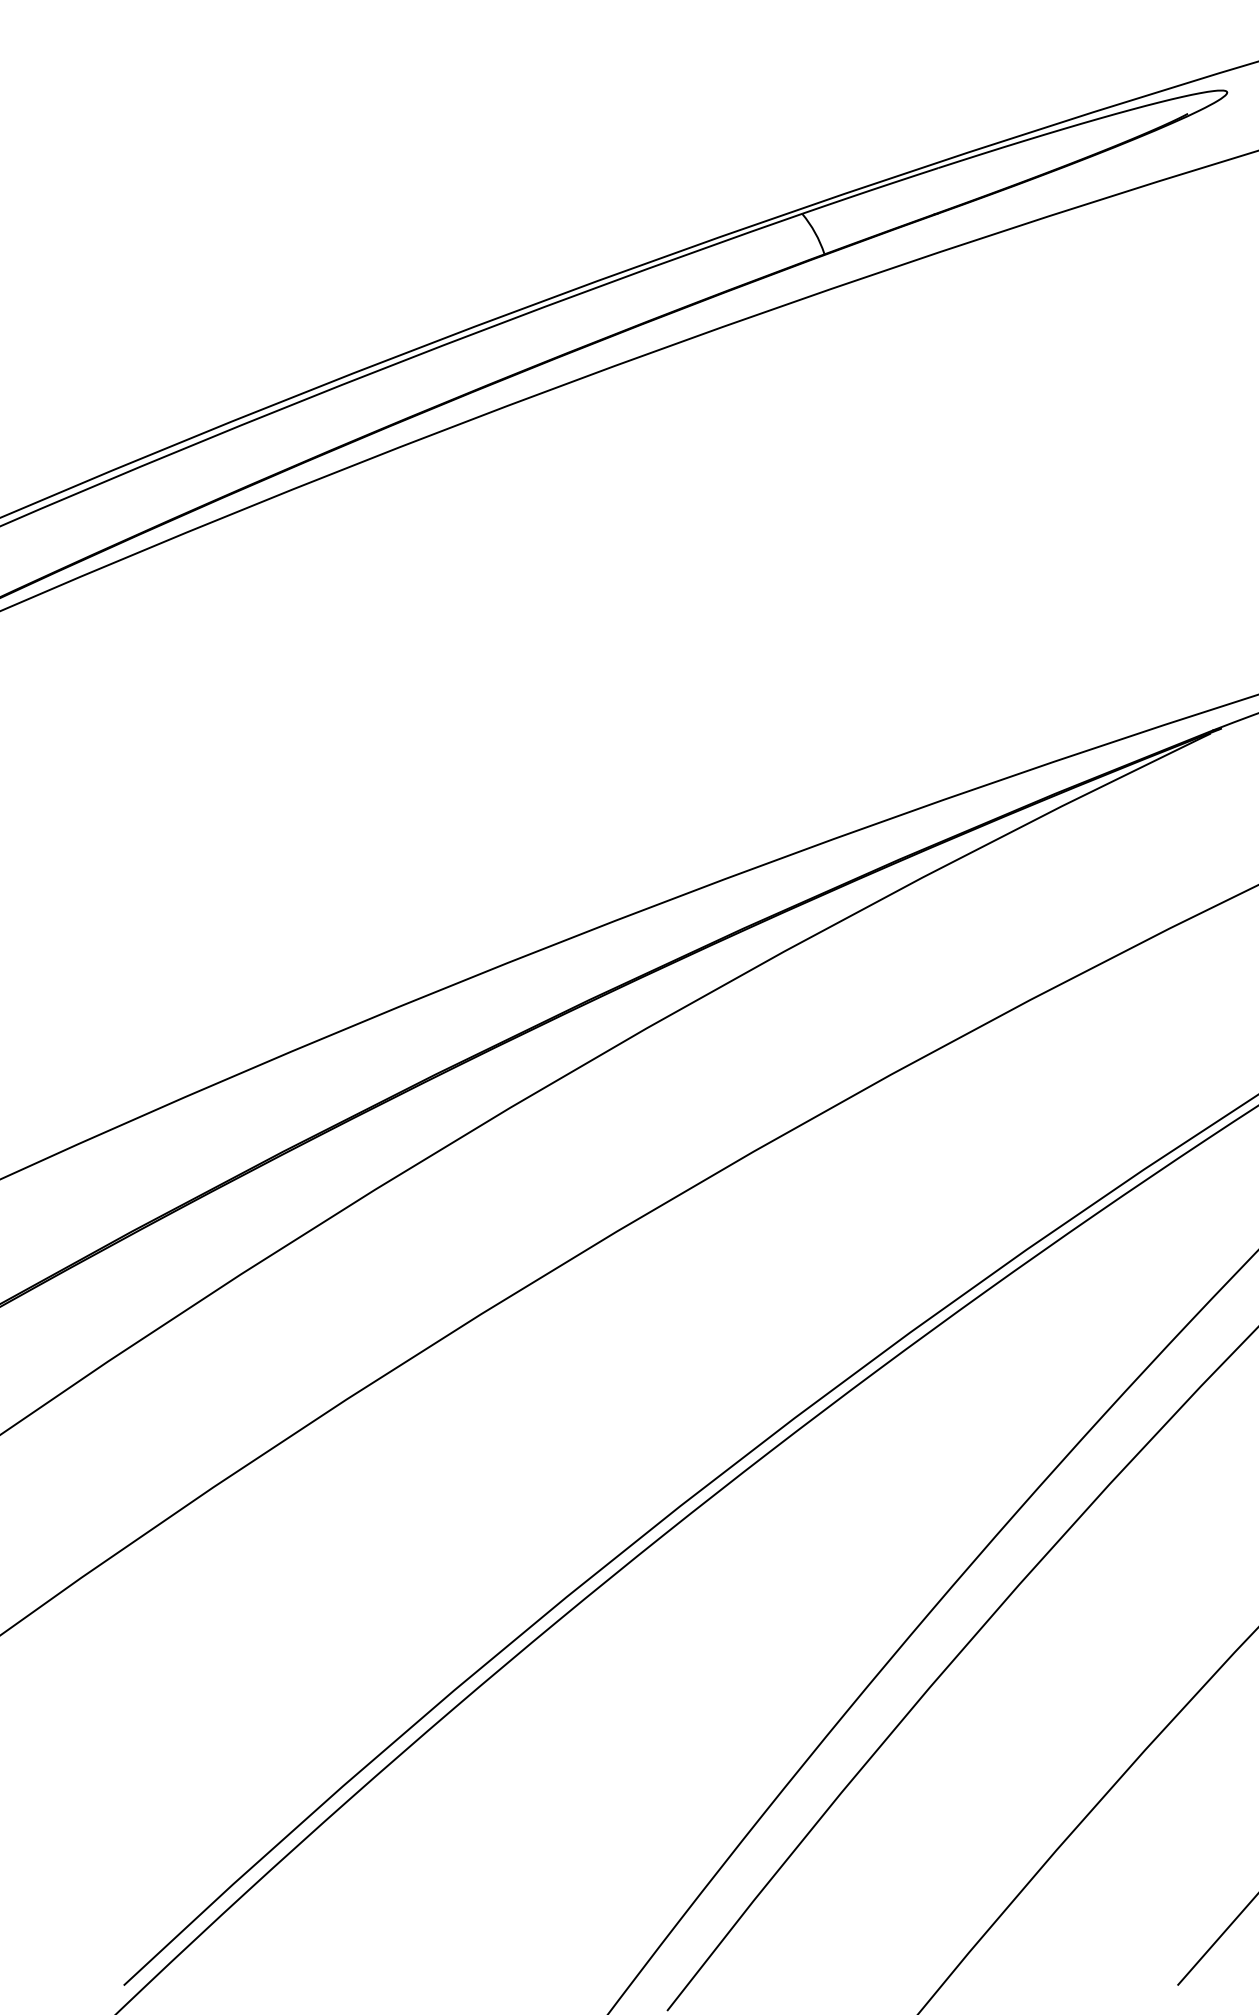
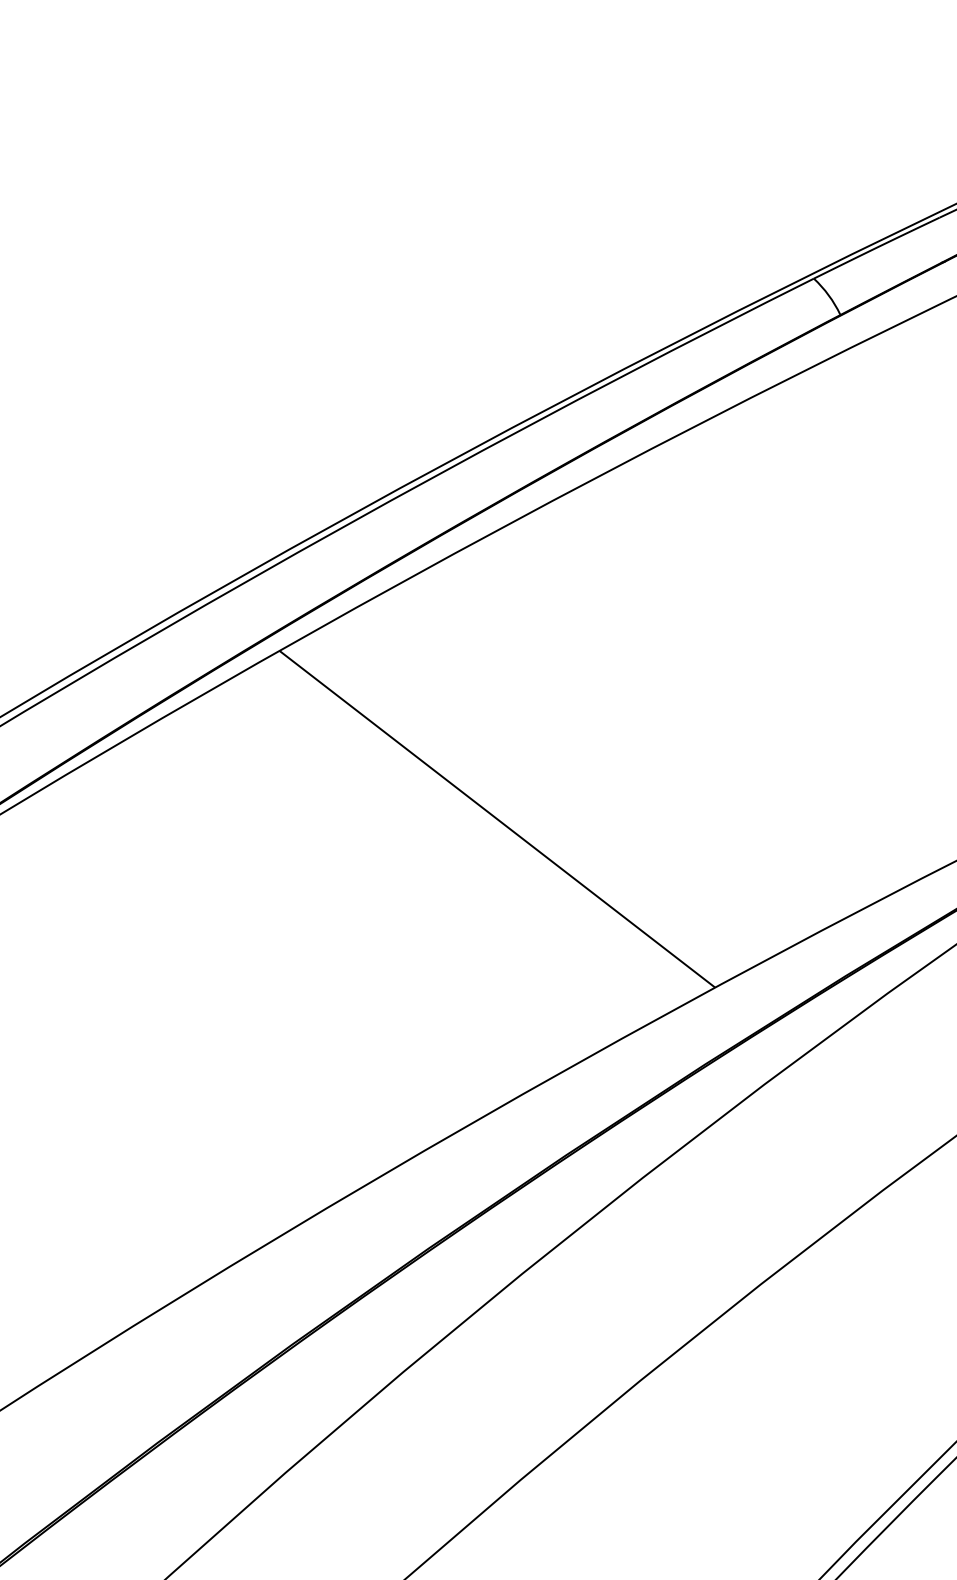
hatch: (409, 723) -> (497, 819), added

